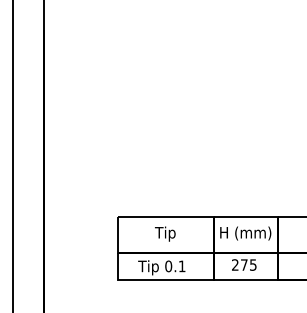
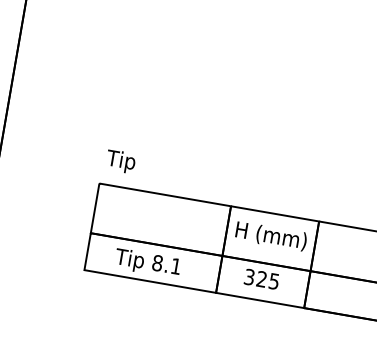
text: (165, 233) -> (121, 160), moved
text: (239, 264) -> (255, 277), 275 -> 325
text: (168, 265) -> (157, 261), 0.1 -> 8.1

